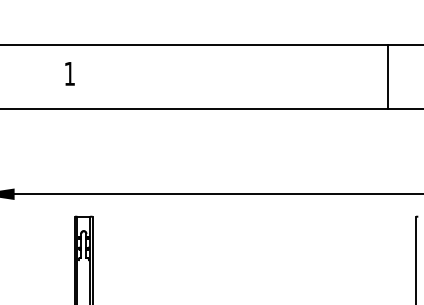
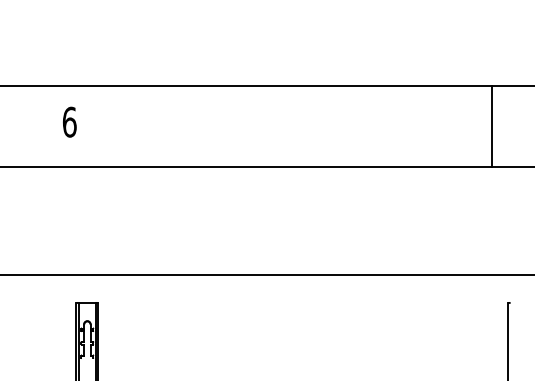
text: (69, 73) -> (69, 121), 1 -> 6
line: (387, 76) -> (491, 125), moved

